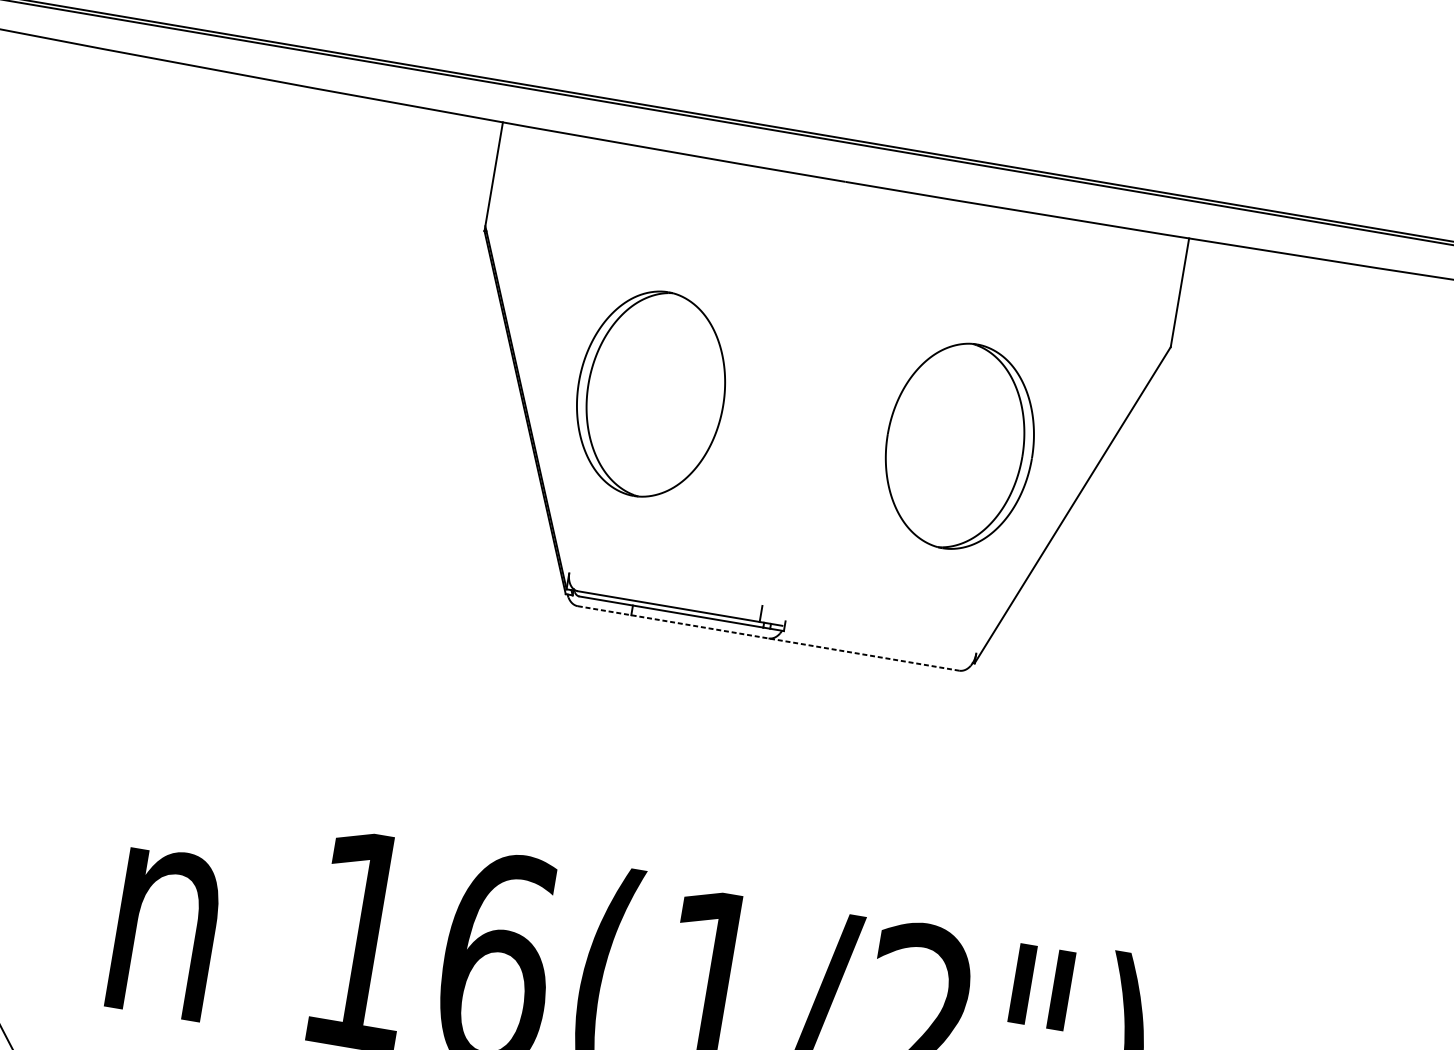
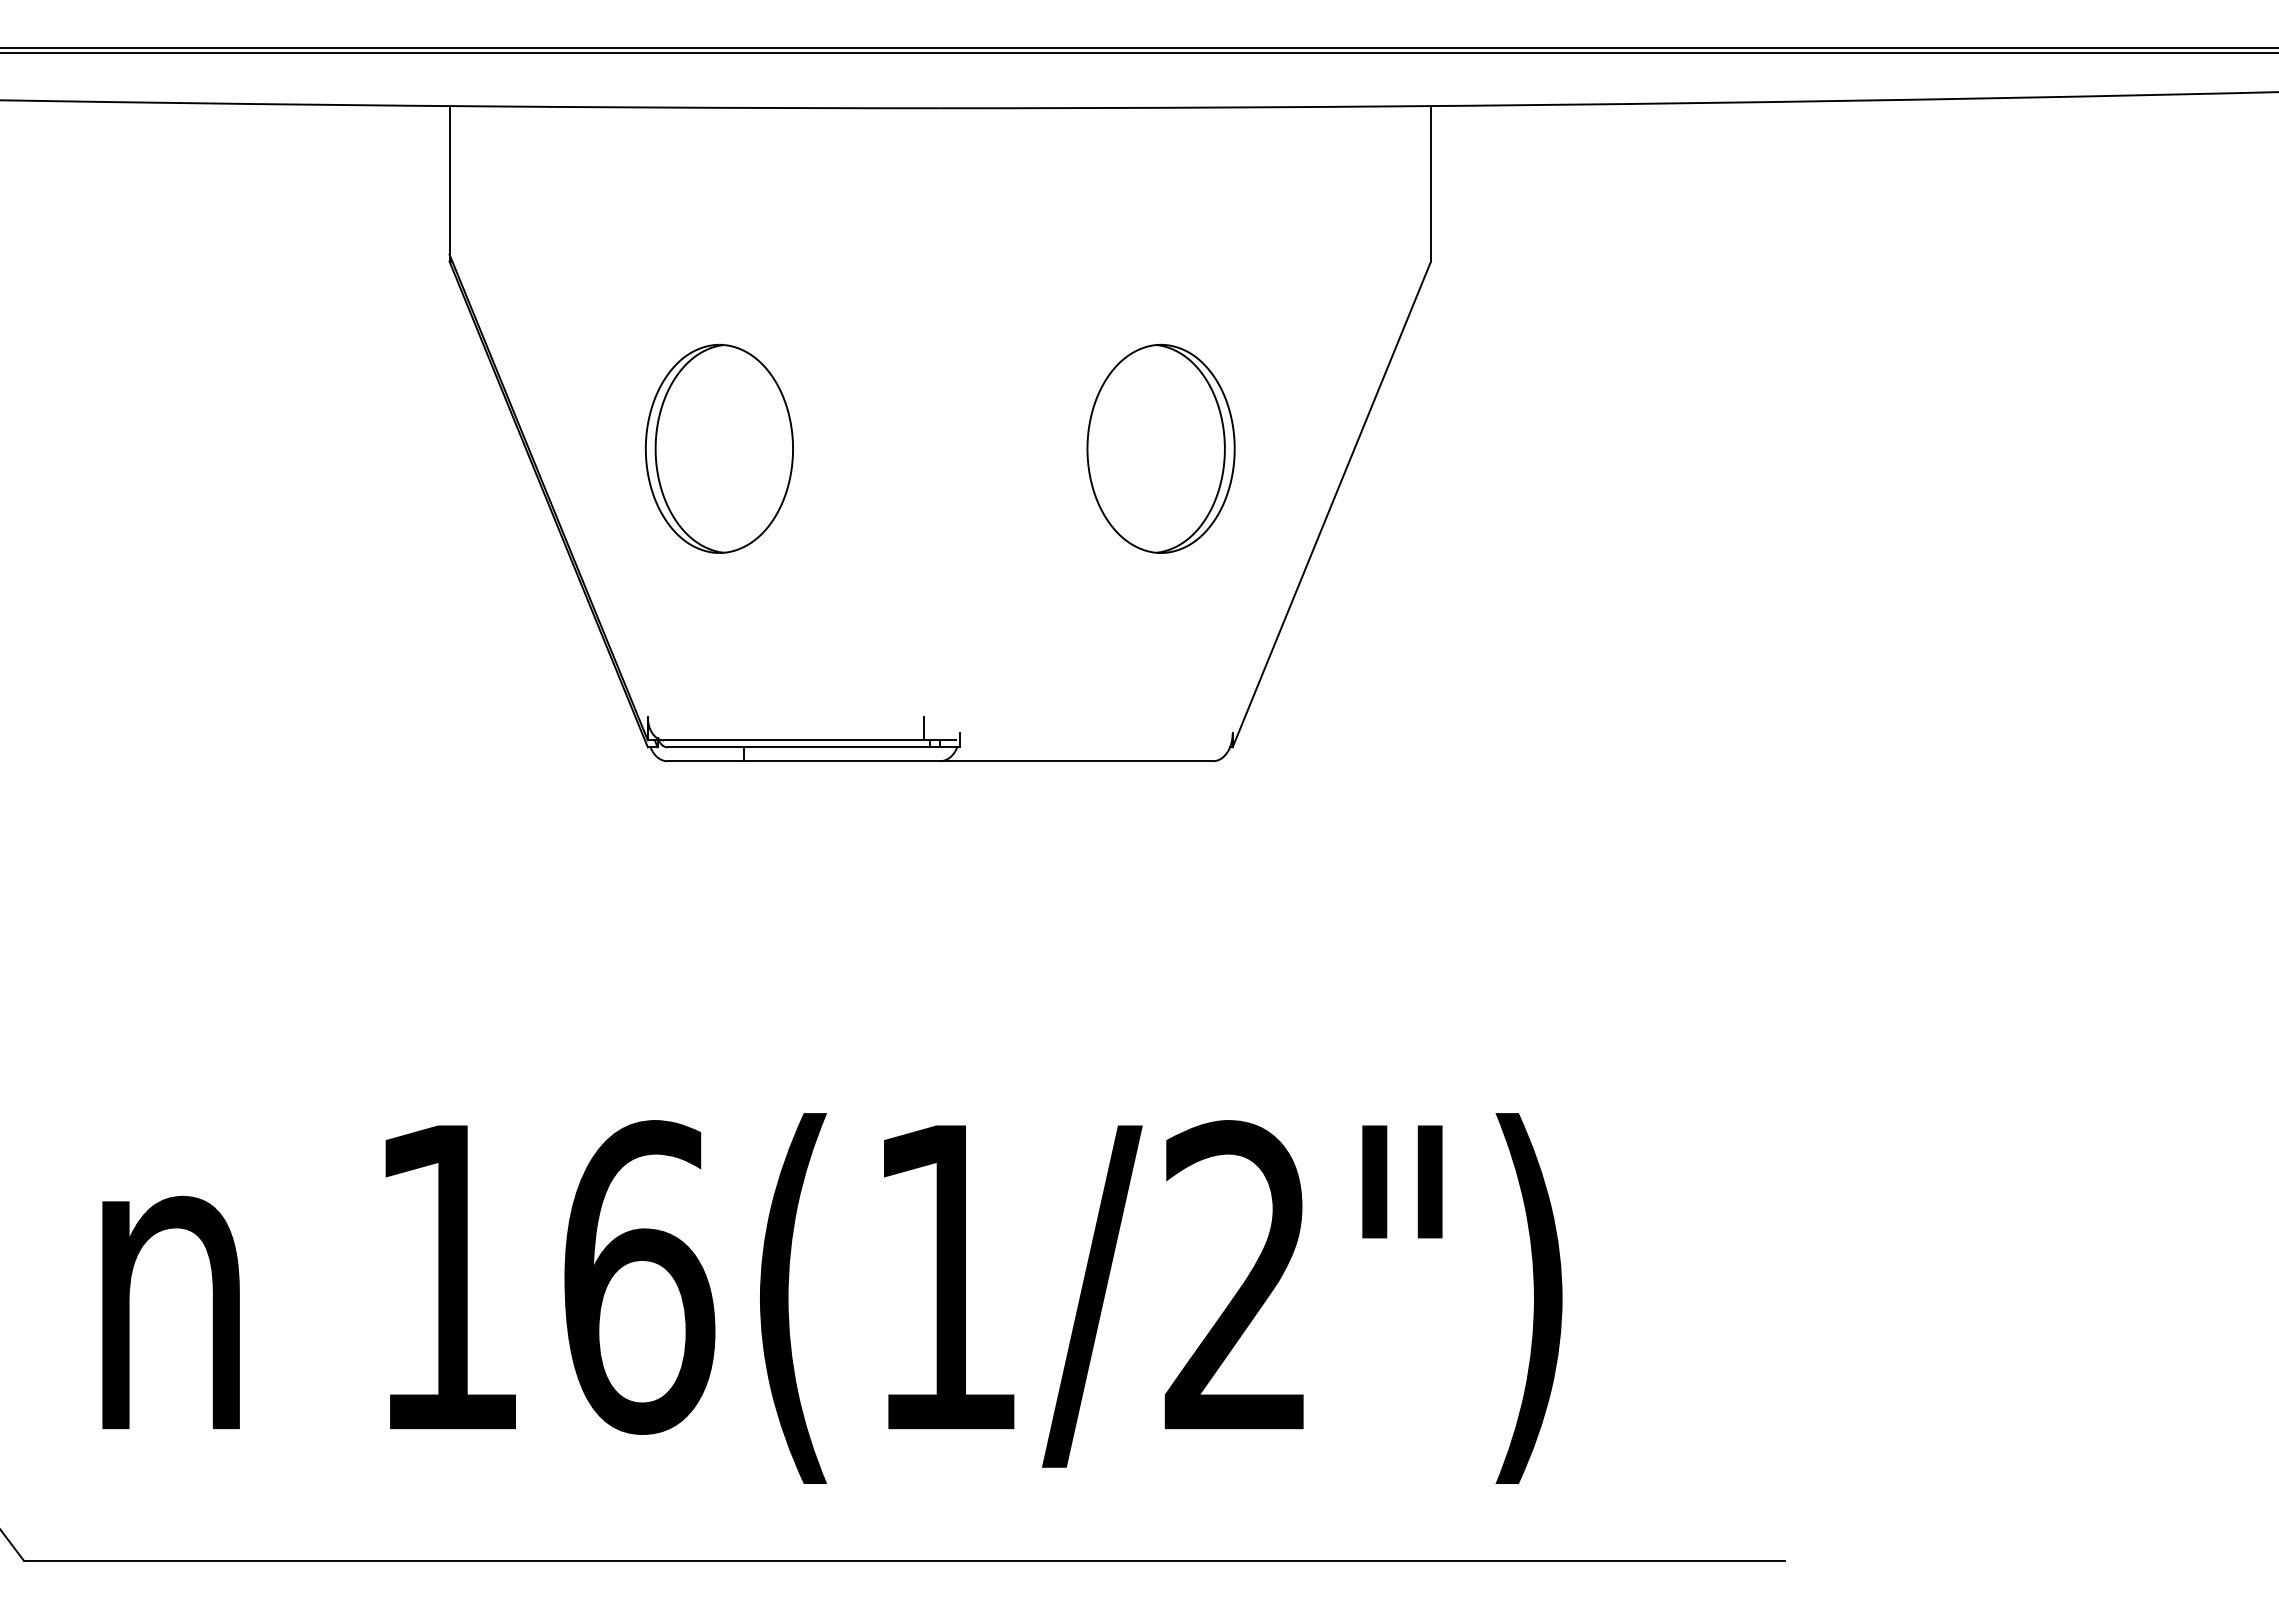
part: (651, 393) -> (719, 448), size x0.71
part: (959, 445) -> (1160, 448), size x0.71
line: (768, 638) -> (940, 761), dashed -> solid

